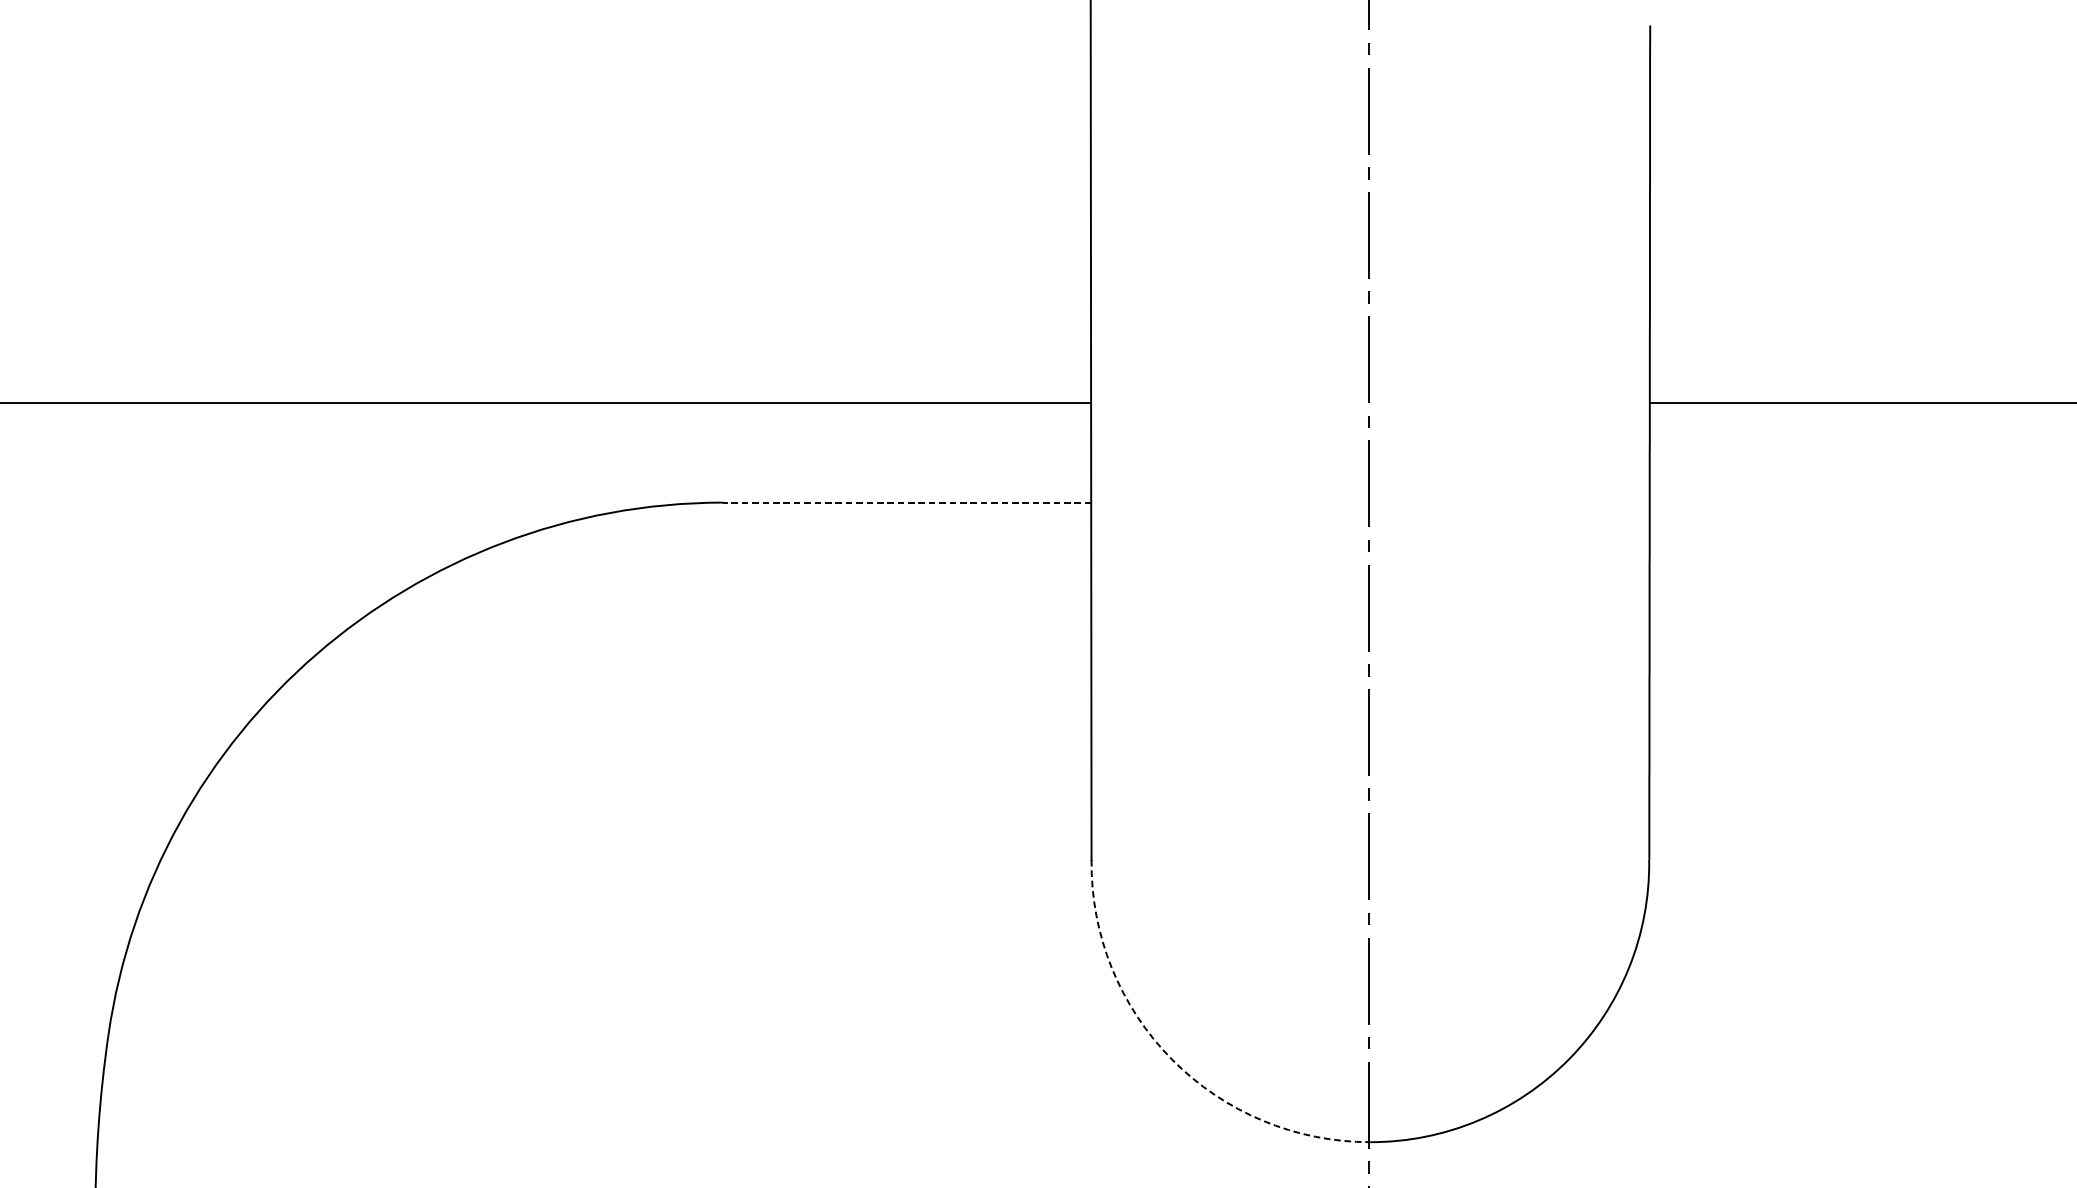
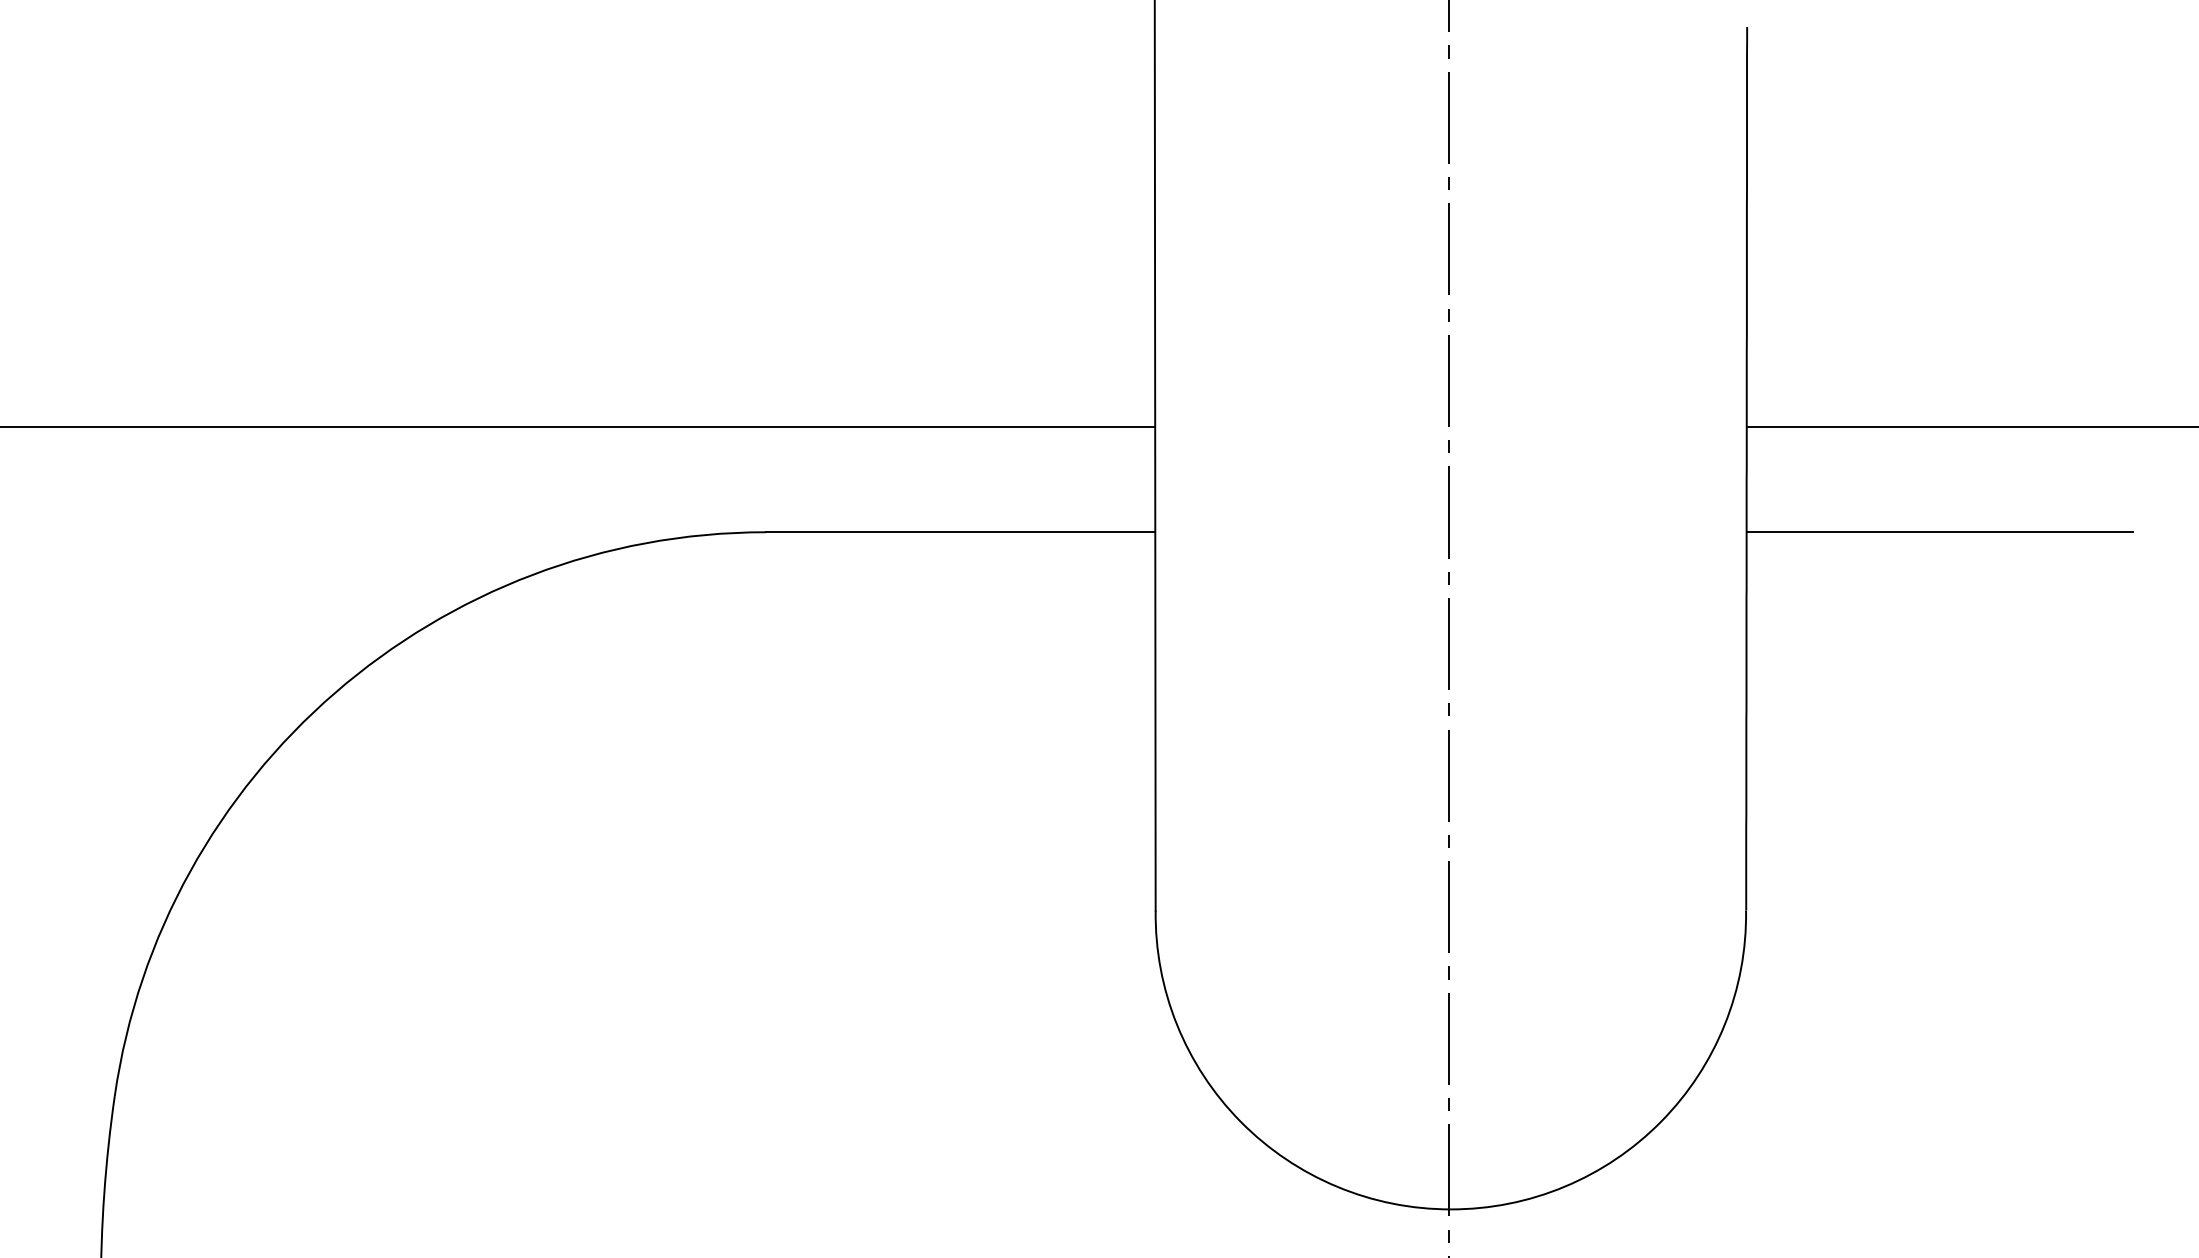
line: (907, 502) -> (960, 532), dashed -> solid
line: (1831, 502) -> (1939, 532), added
arc: (1171, 1059) -> (1240, 1121), dashed -> solid

